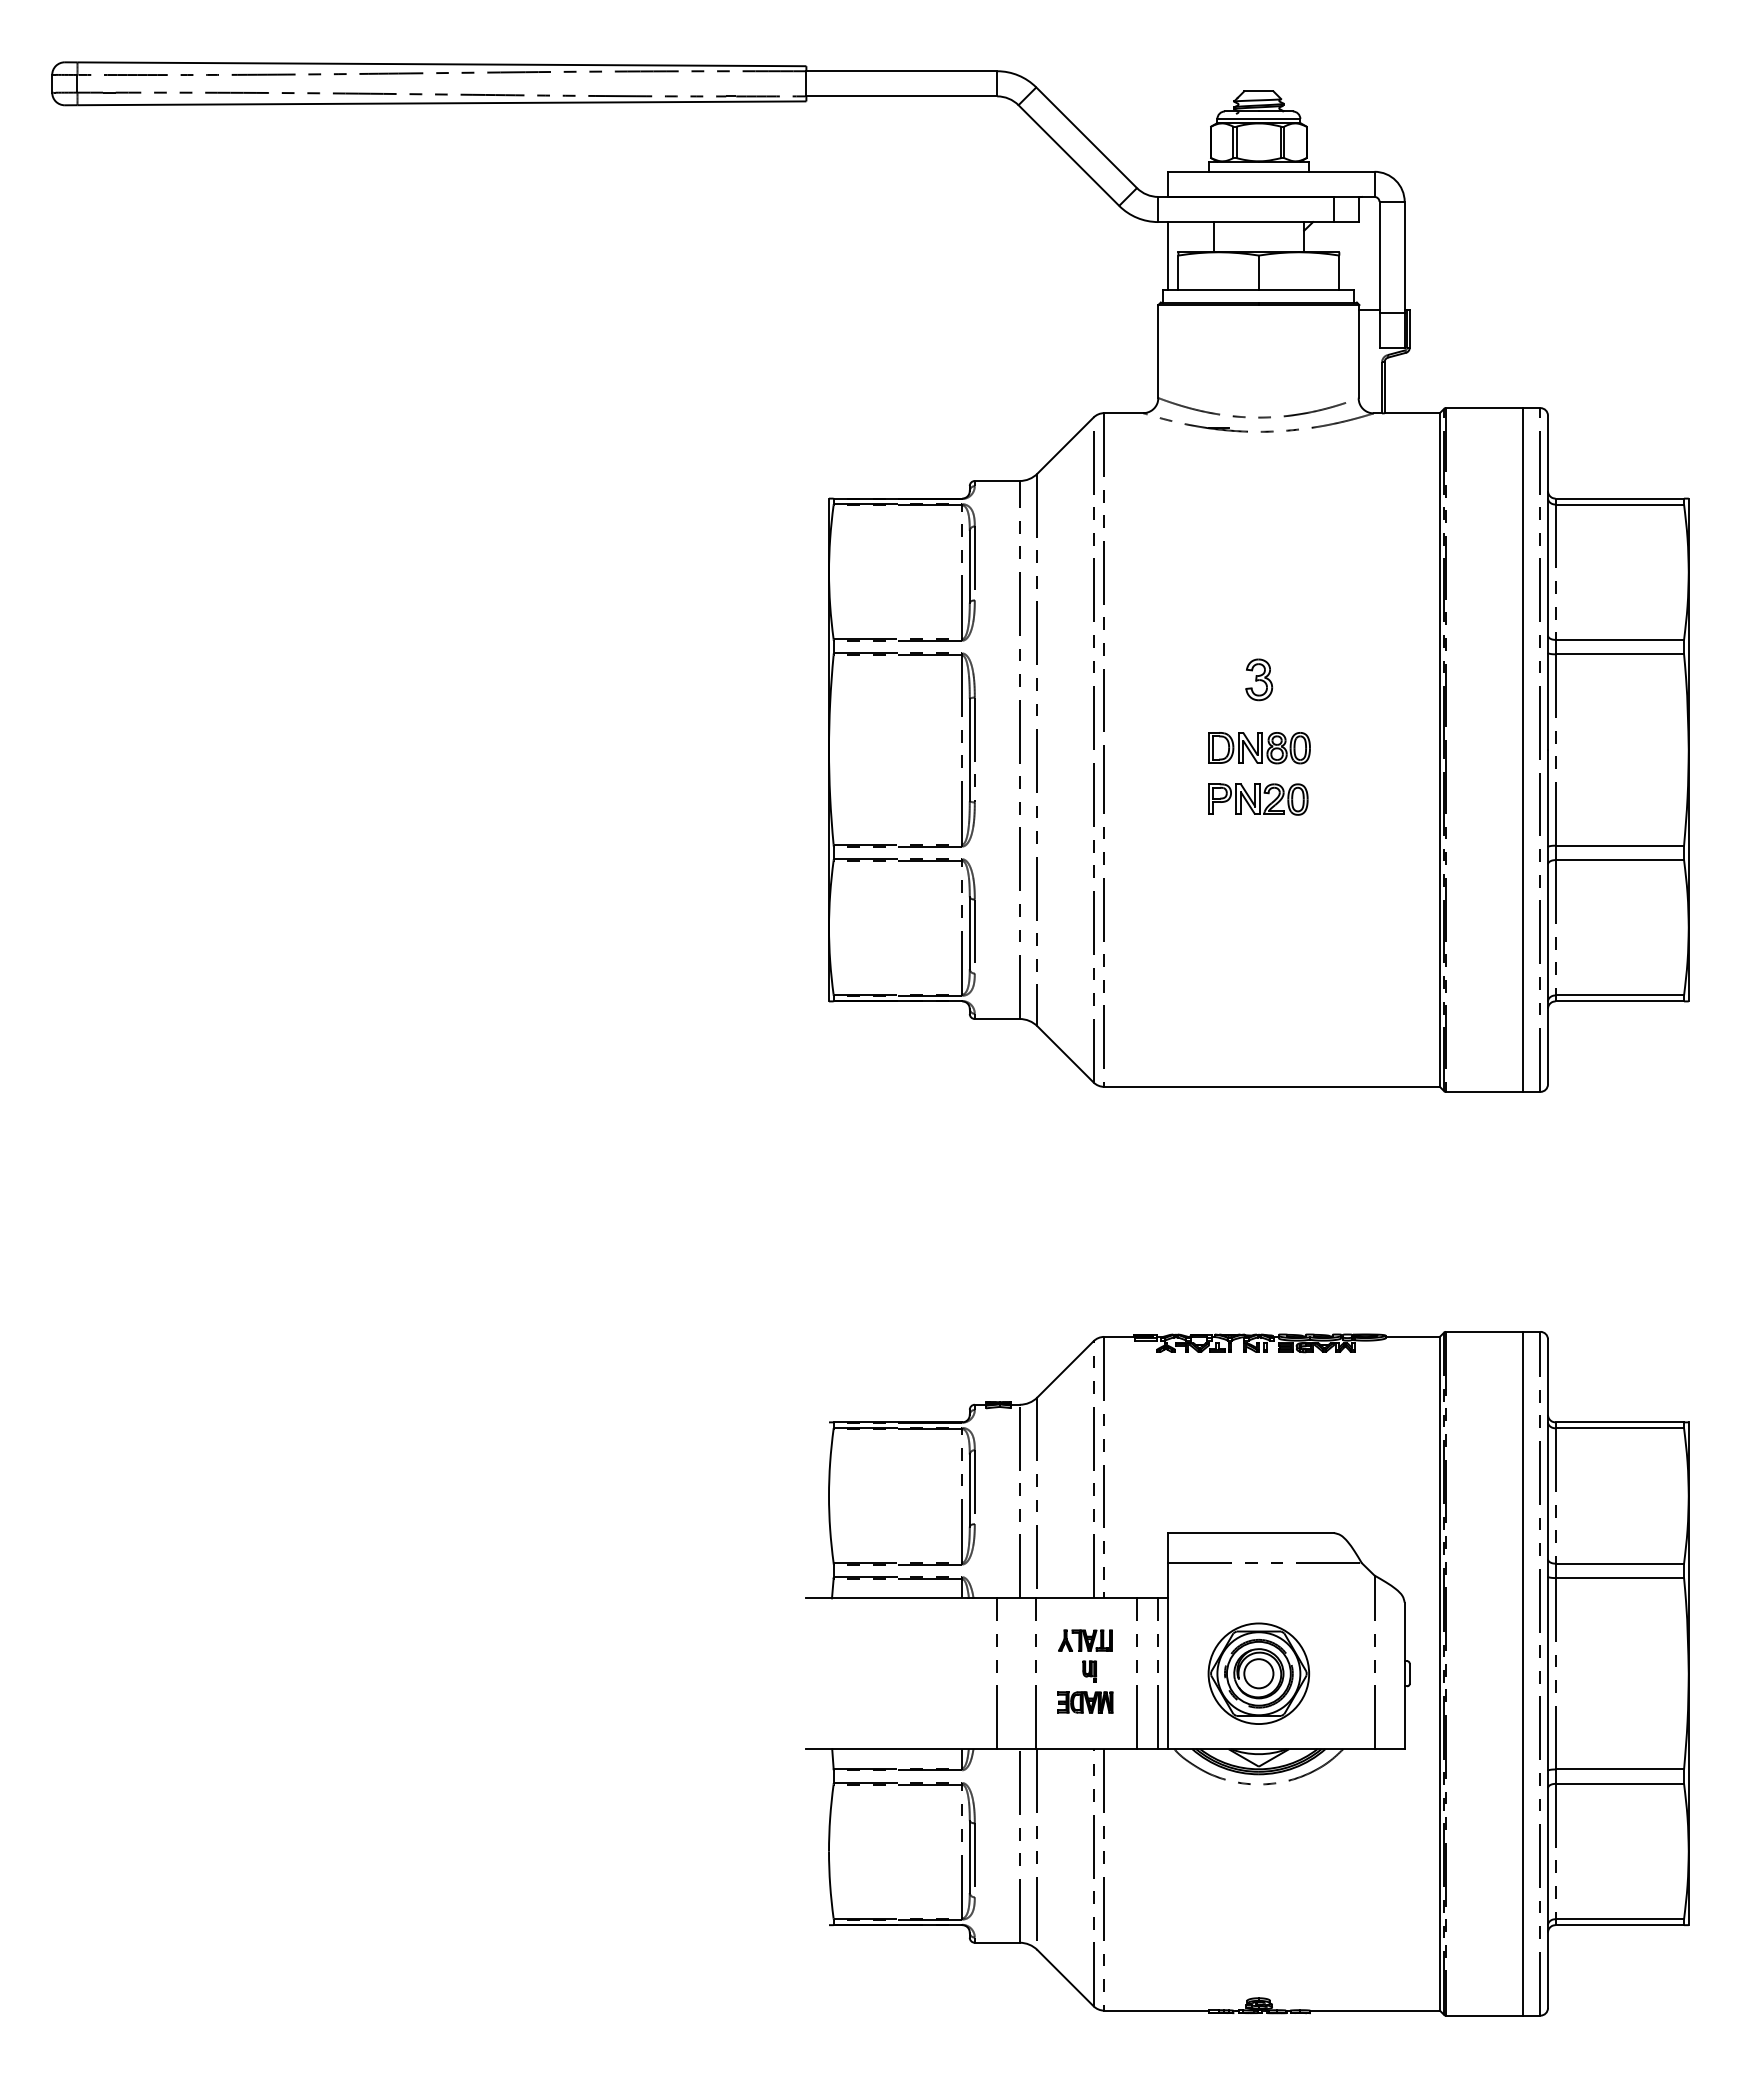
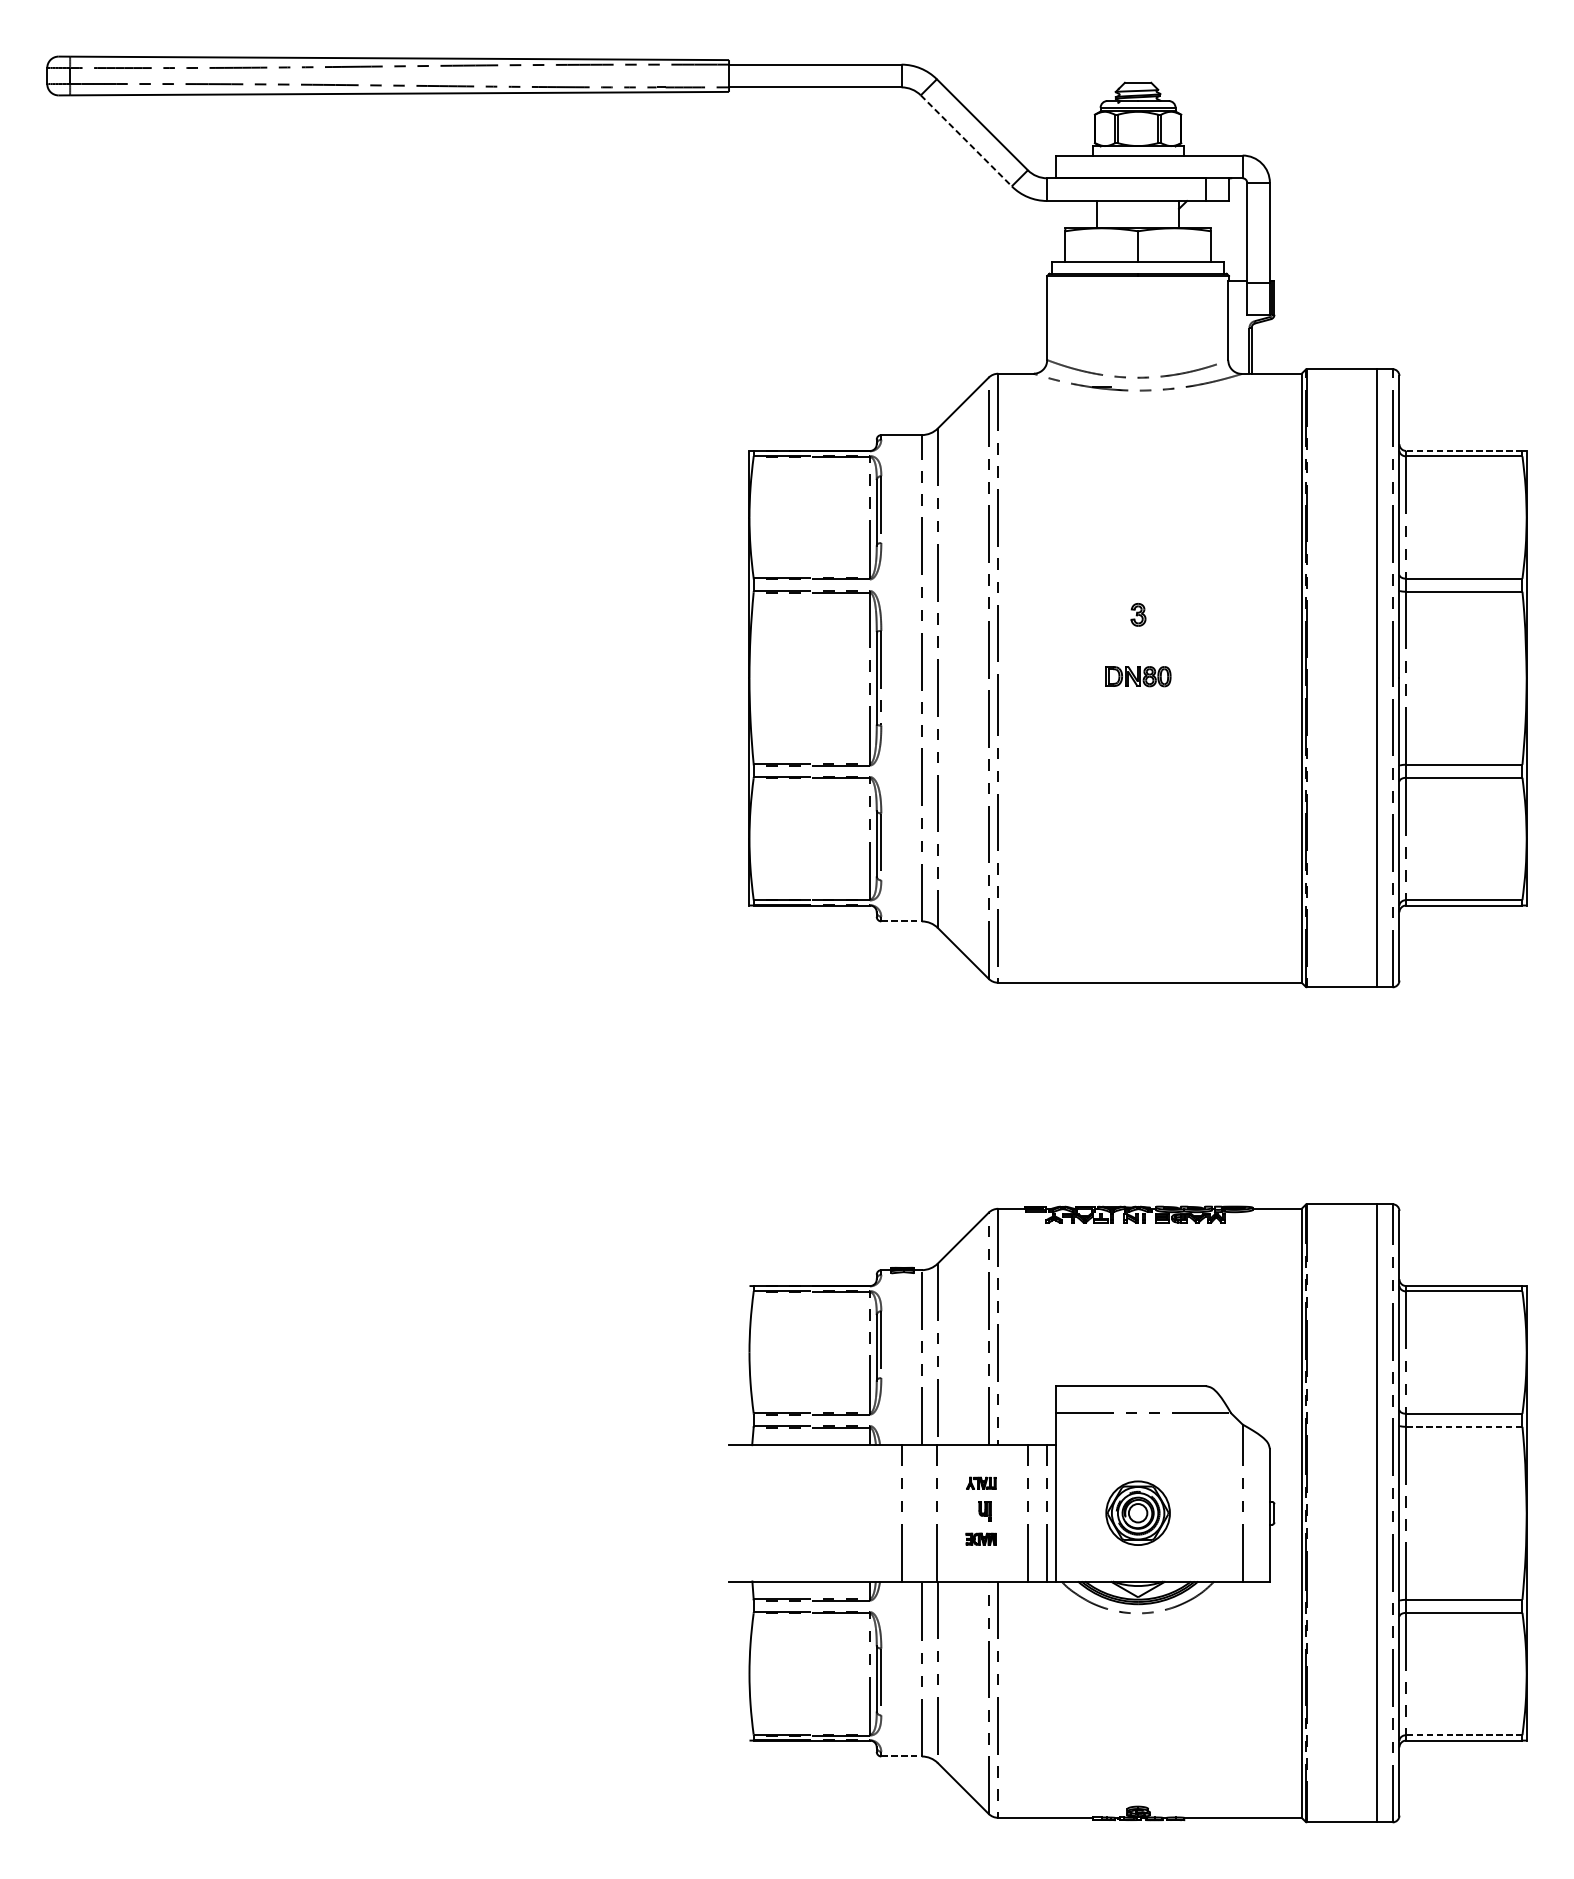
line: (1069, 155) -> (966, 140), solid -> dashed
line: (1168, 255) -> (1056, 231), removed
line: (1619, 498) -> (1464, 450), solid -> dashed
part: (1259, 679) -> (1138, 614), size x0.6
part: (1259, 748) -> (1138, 676), size x0.7
part: (1258, 799) -> (1137, 722), removed
line: (997, 1019) -> (901, 921), solid -> dashed
line: (1620, 1578) -> (1465, 1427), solid -> dashed
part: (1085, 1640) -> (981, 1483), size x0.6
part: (1258, 1673) -> (1137, 1513), size x0.7
part: (1085, 1702) -> (981, 1539), size x0.6
line: (1619, 1919) -> (1464, 1735), solid -> dashed
line: (997, 1942) -> (901, 1756), solid -> dashed

